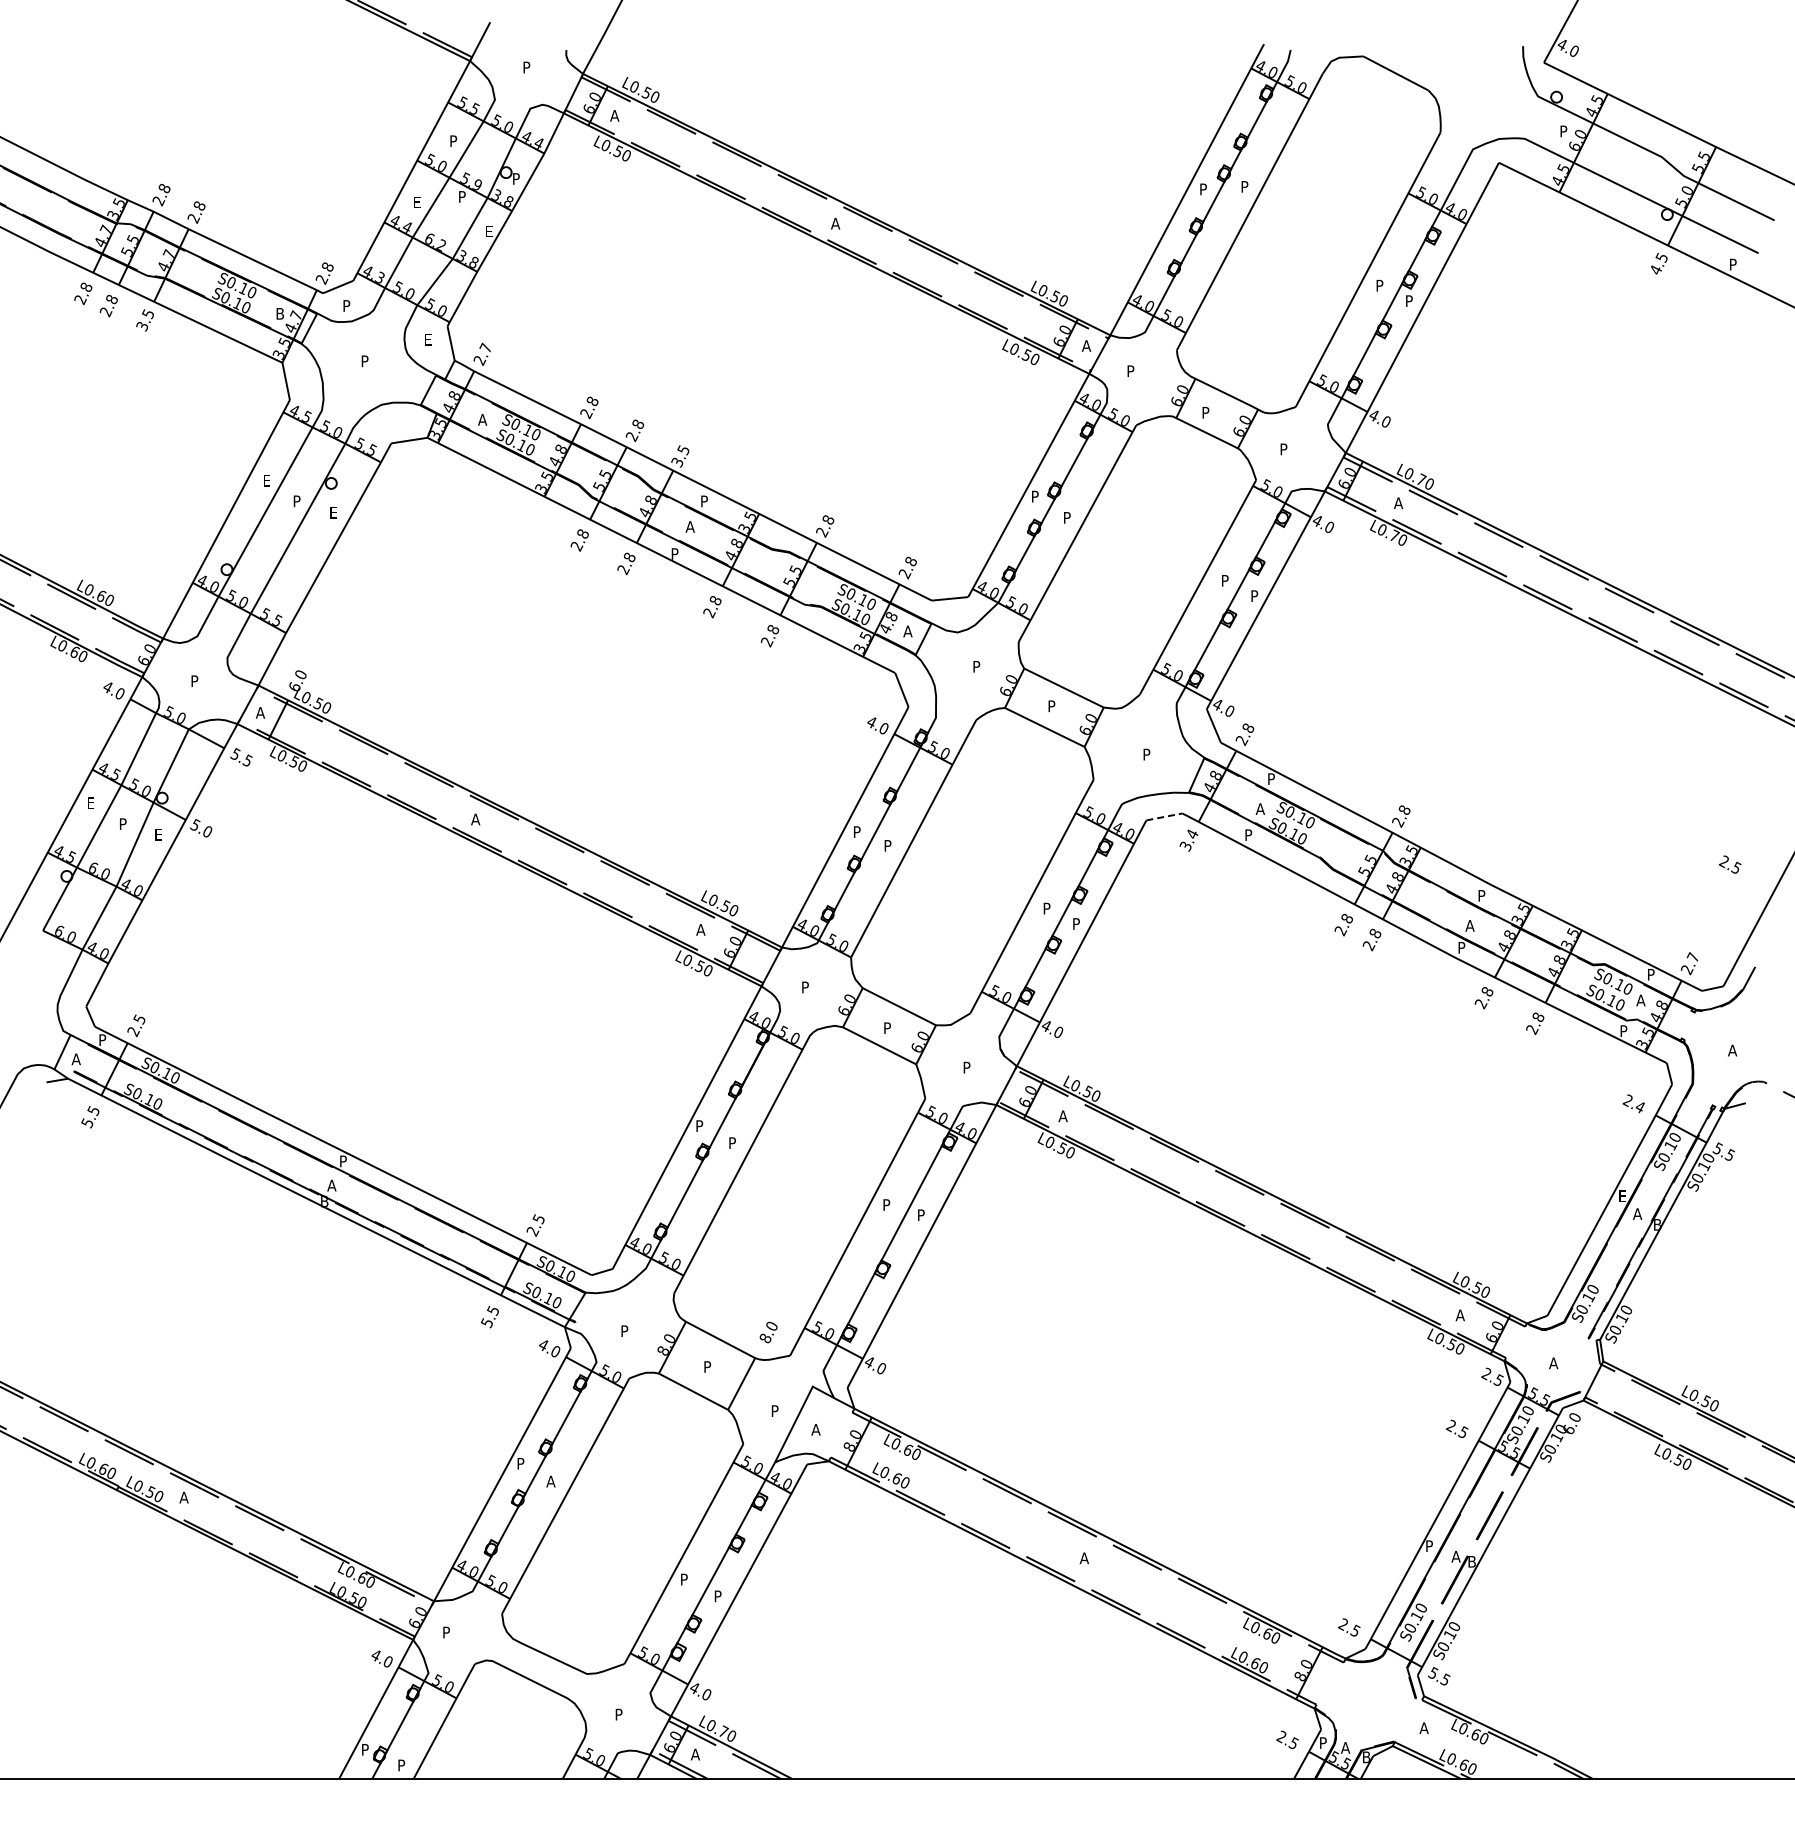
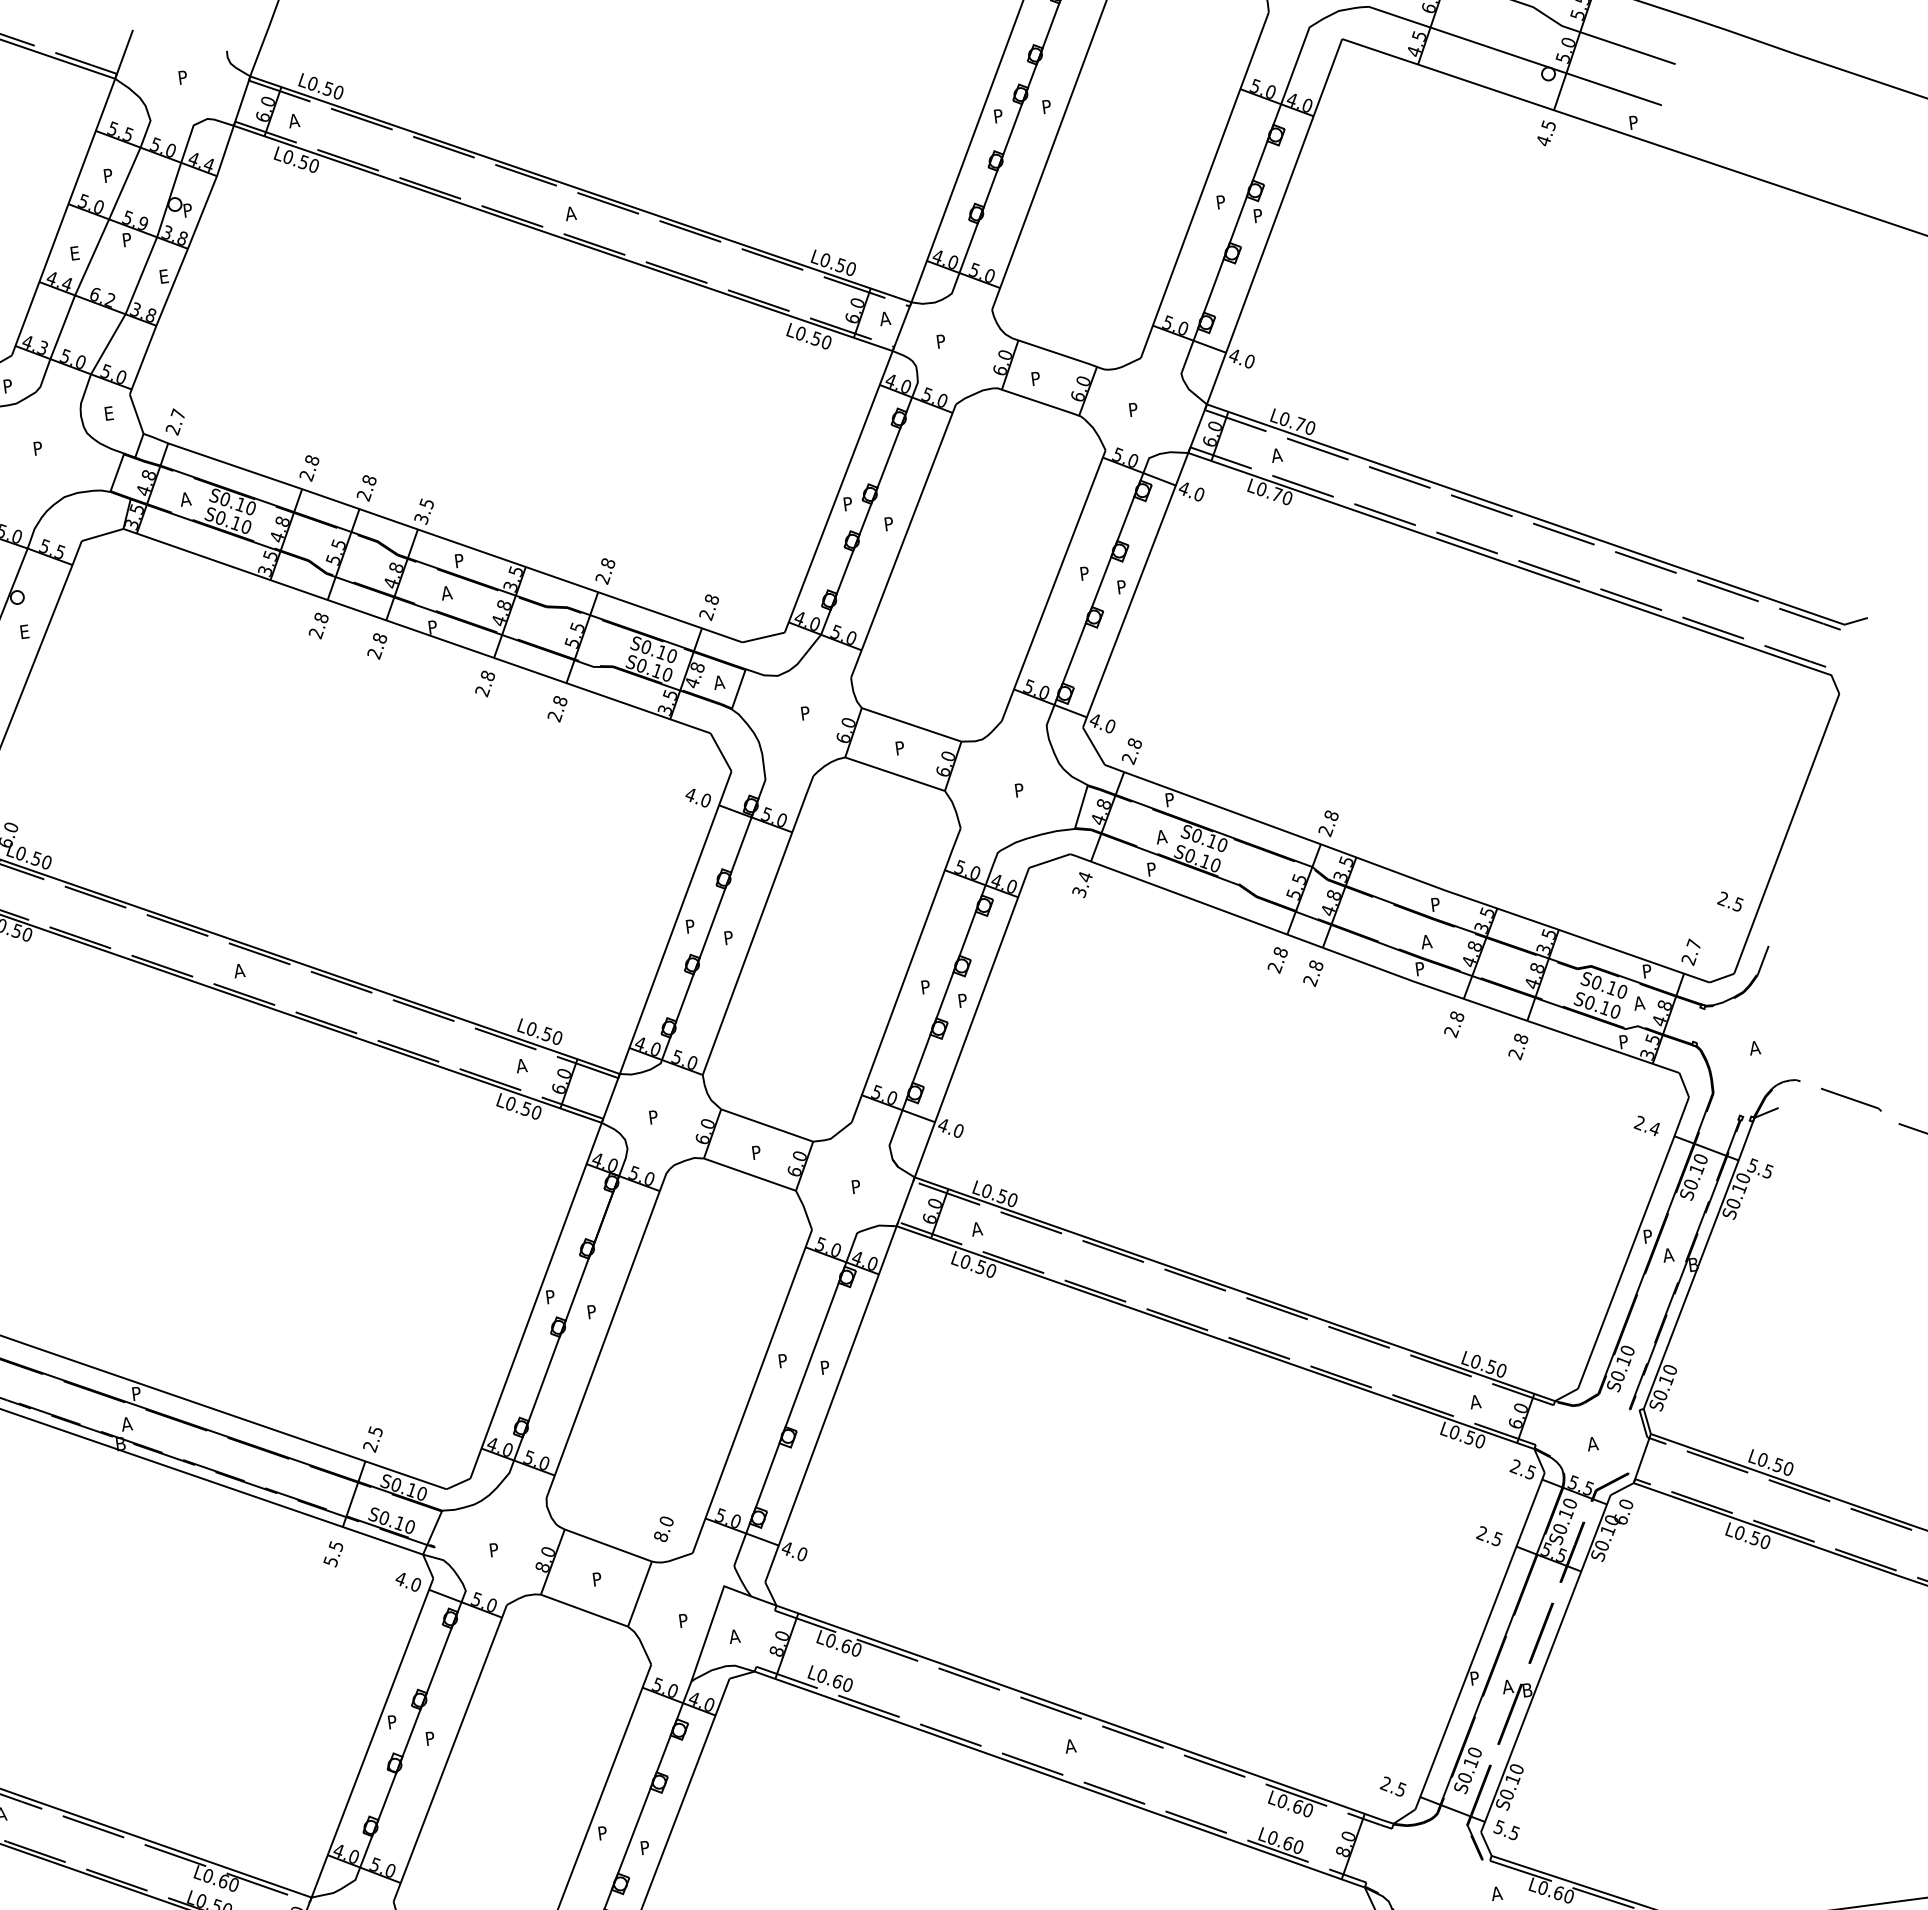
line: (1164, 816) -> (1049, 860), dashed -> solid
text: (1730, 864) -> (1730, 901), moved
text: (1622, 1196) -> (1647, 1236), E -> P
text: (550, 1481) -> (430, 1738), A -> P

